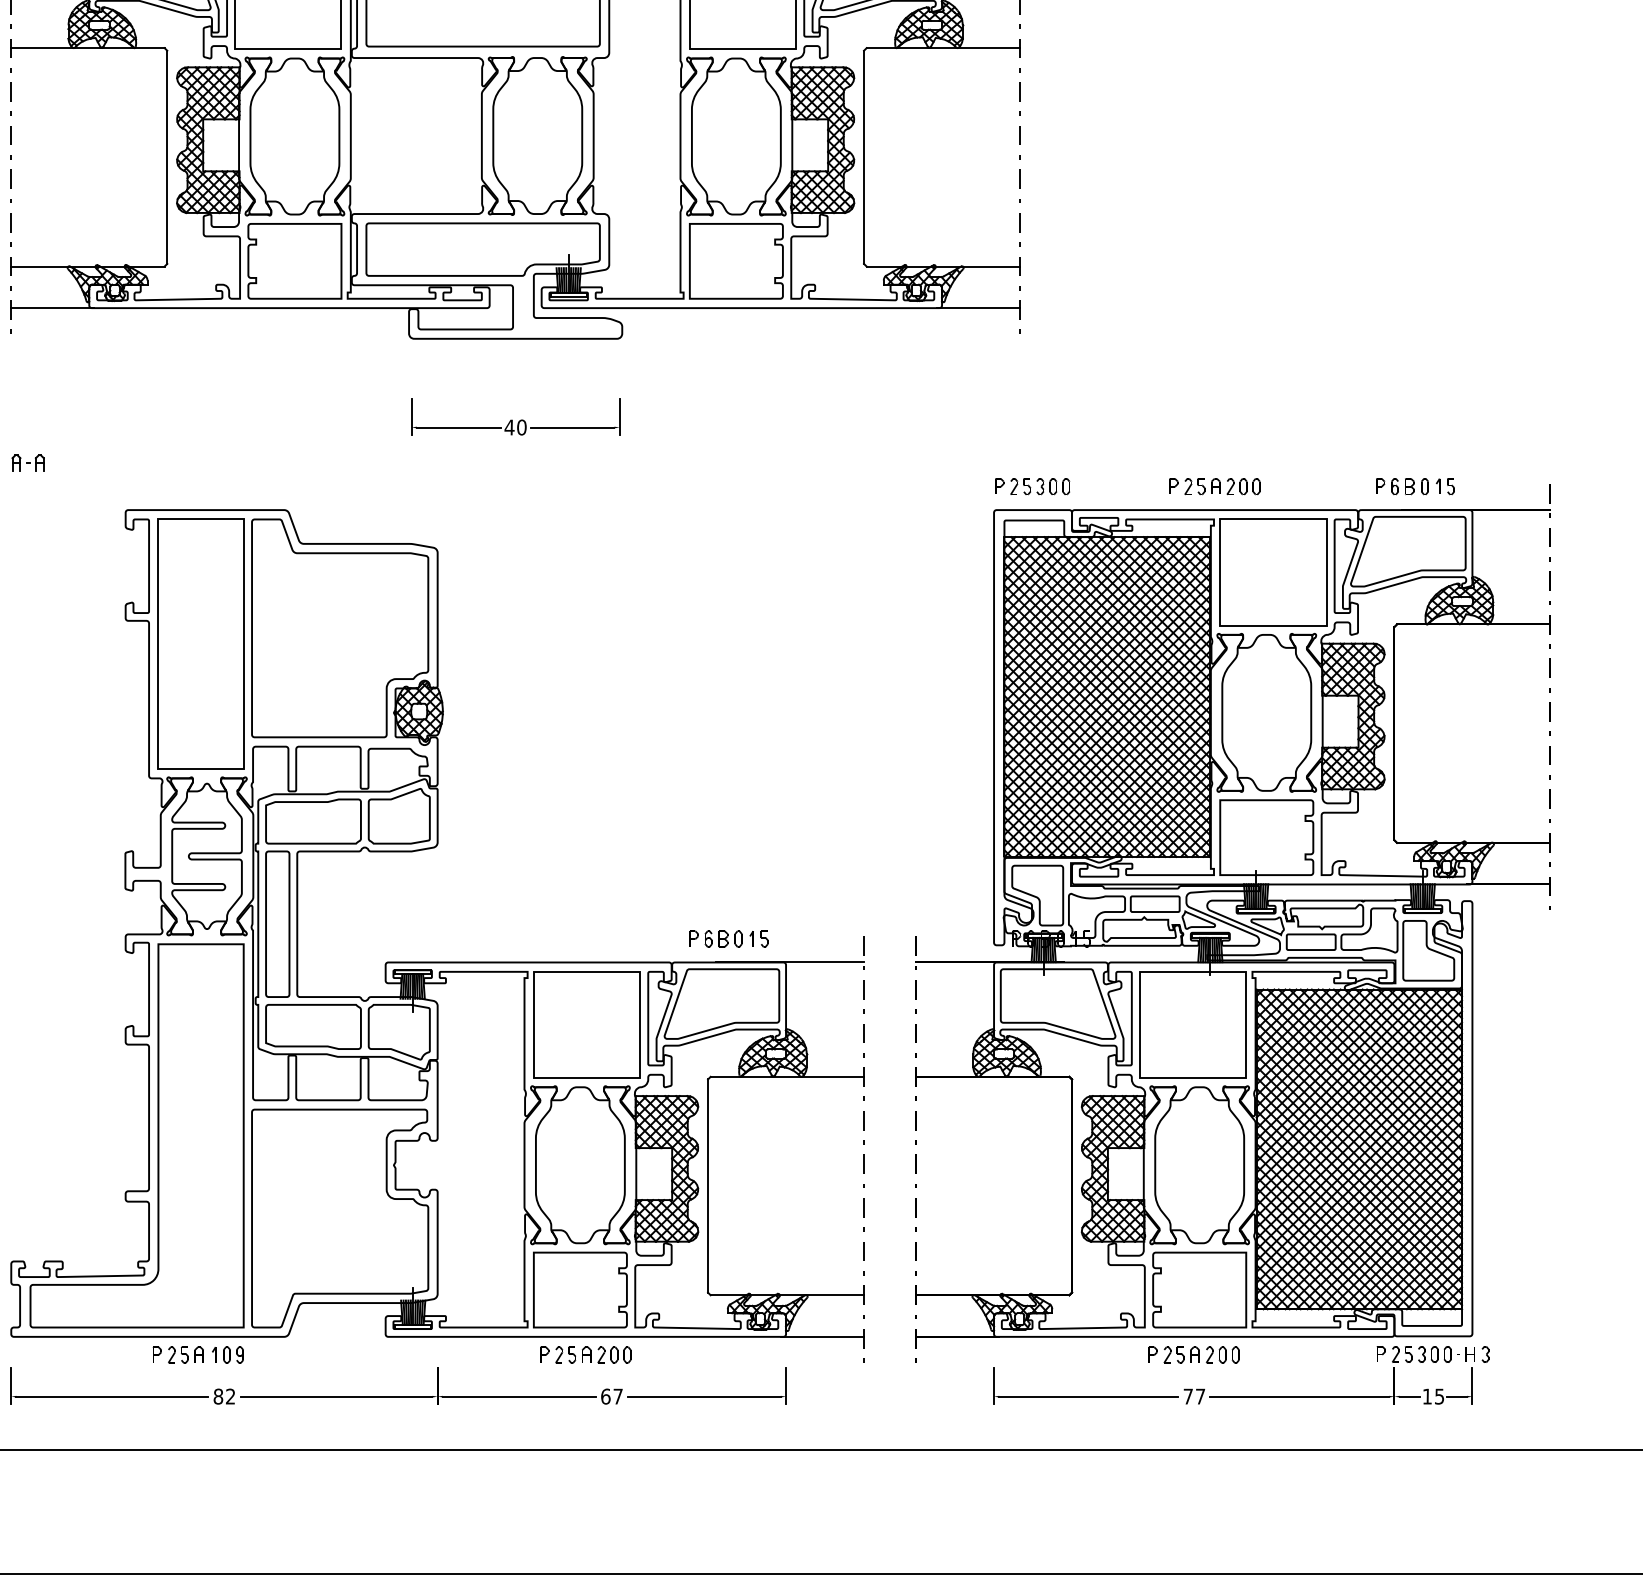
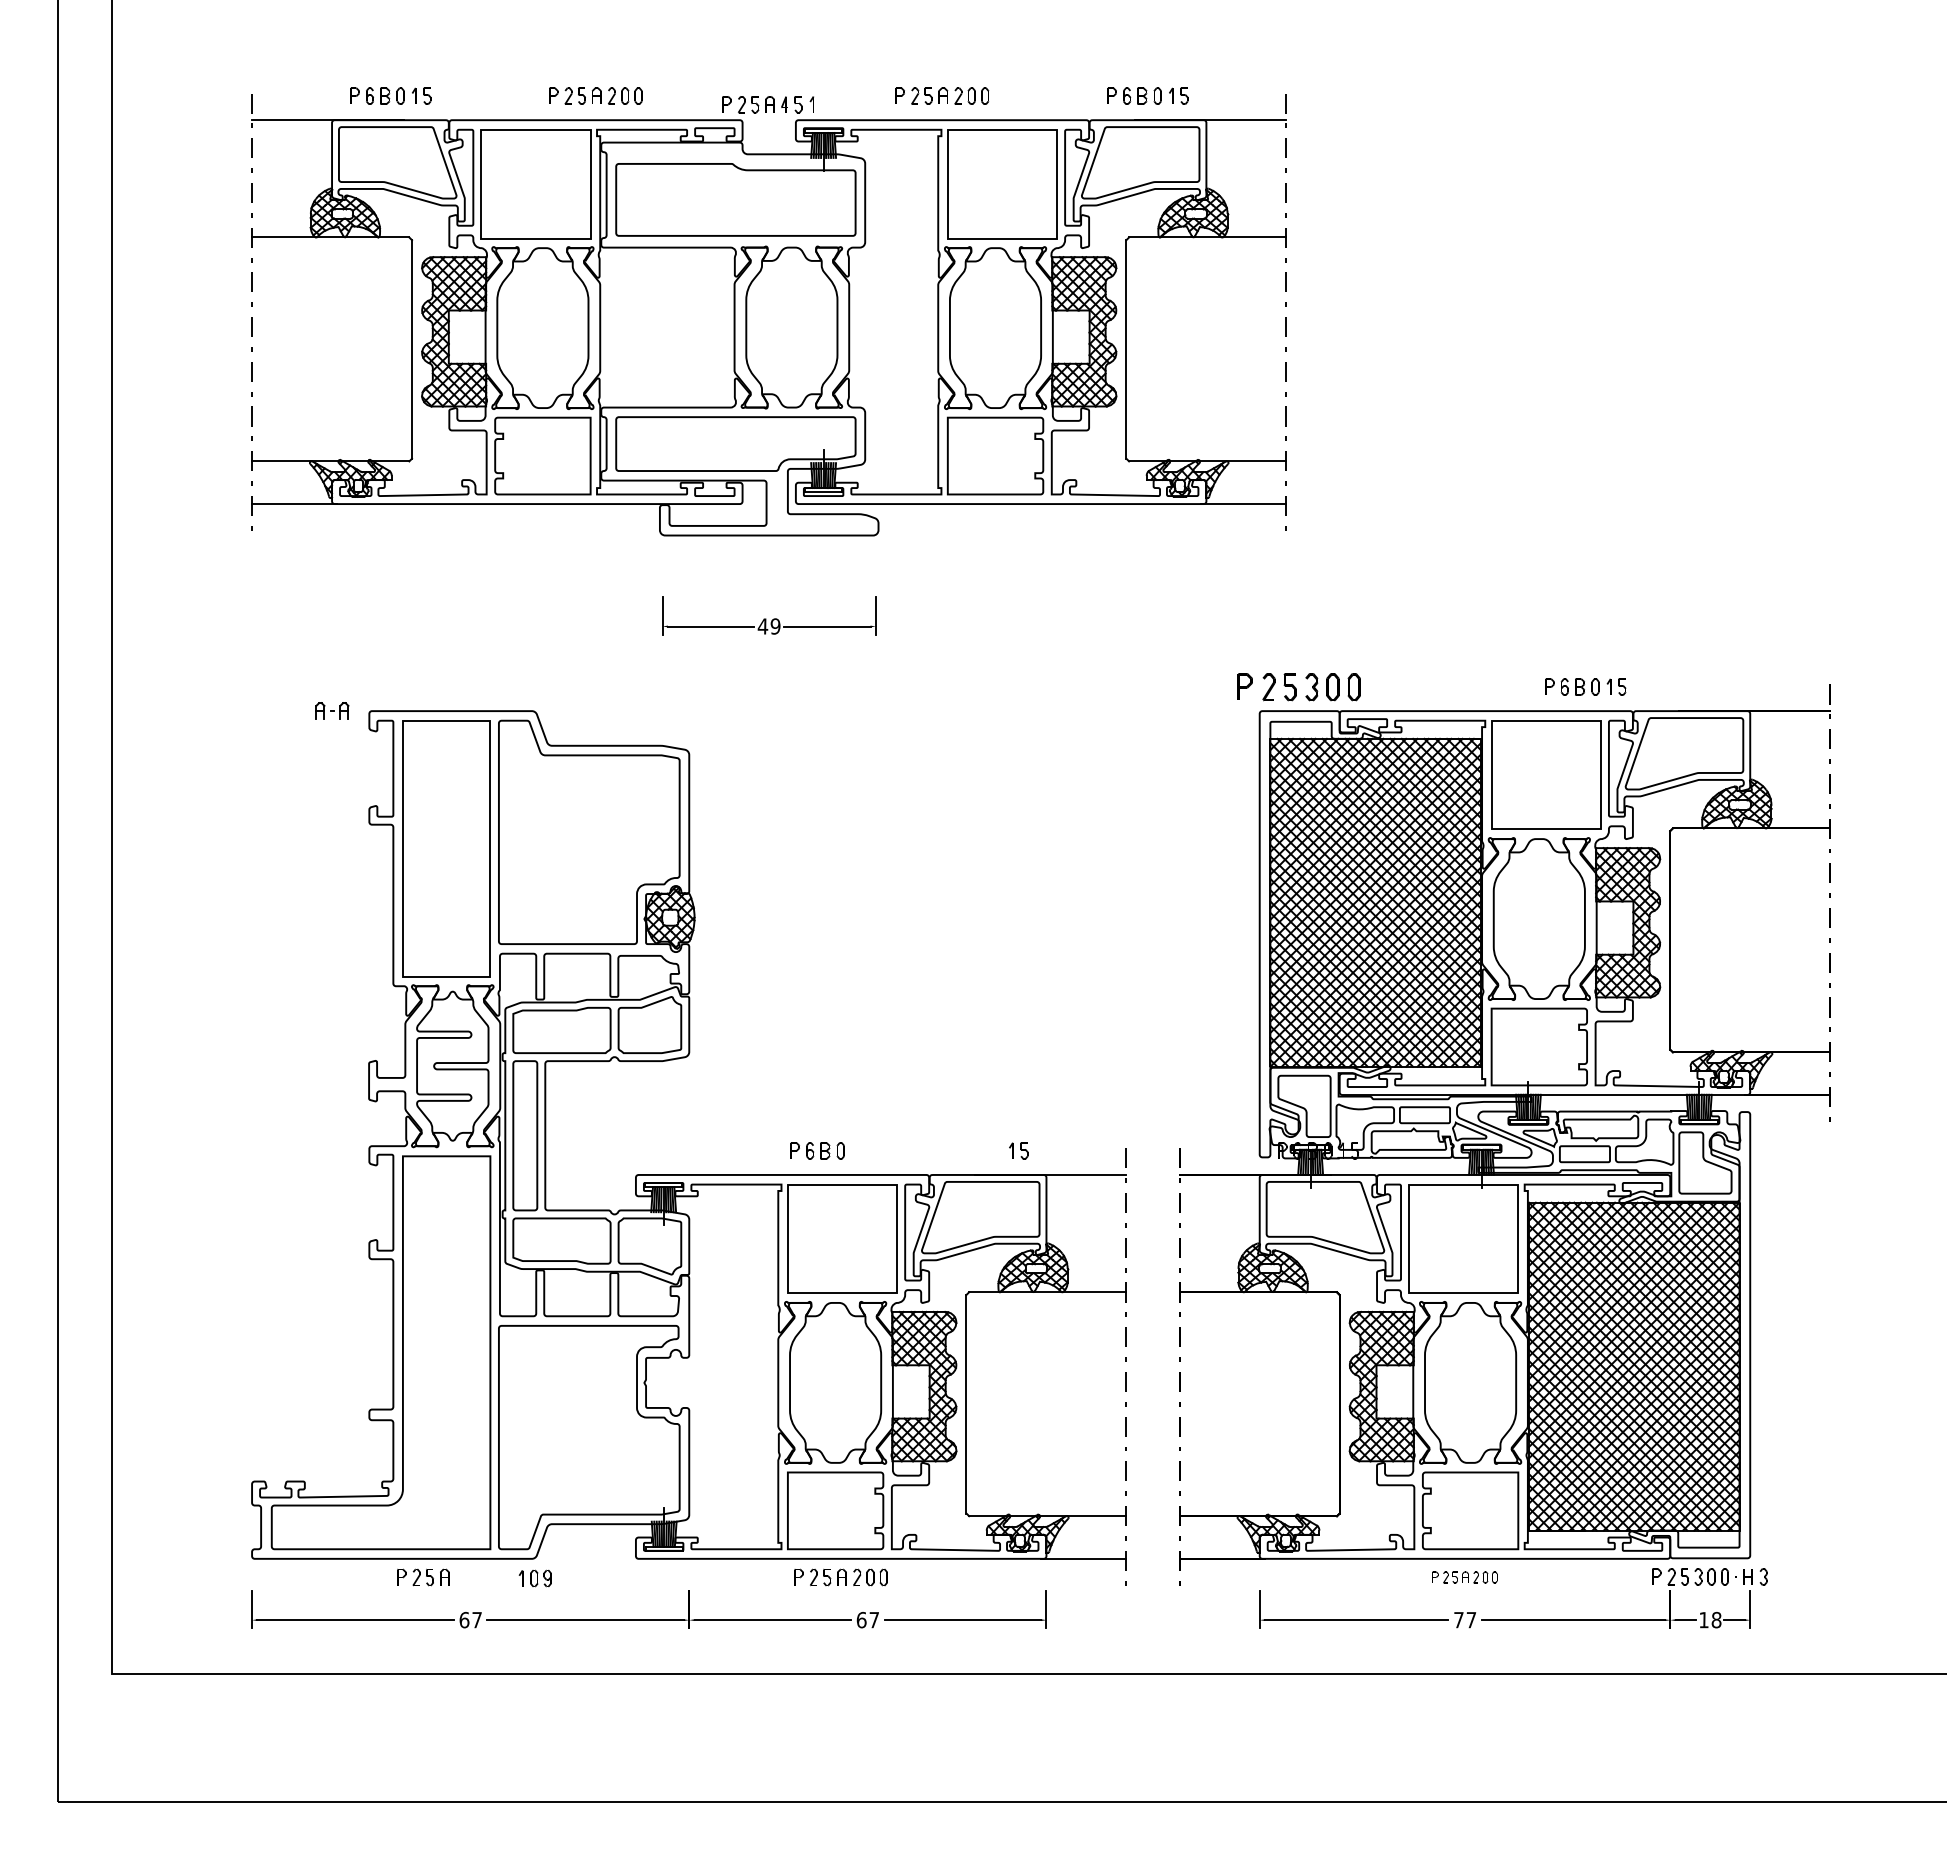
text: (521, 427) -> (775, 626), 40 -> 49
part: (28, 462) -> (332, 710), moved
part: (1032, 486) -> (1299, 686), size x1.6
part: (1214, 486) -> (1485, 686), removed
part: (1415, 486) -> (1585, 686), moved
part: (715, 938) -> (817, 1150), moved
part: (227, 1355) -> (534, 1578), moved
part: (1193, 1355) -> (1464, 1577), size x0.7
text: (224, 1396) -> (470, 1619), 82 -> 67
text: (1439, 1396) -> (1716, 1619), 15 -> 18

